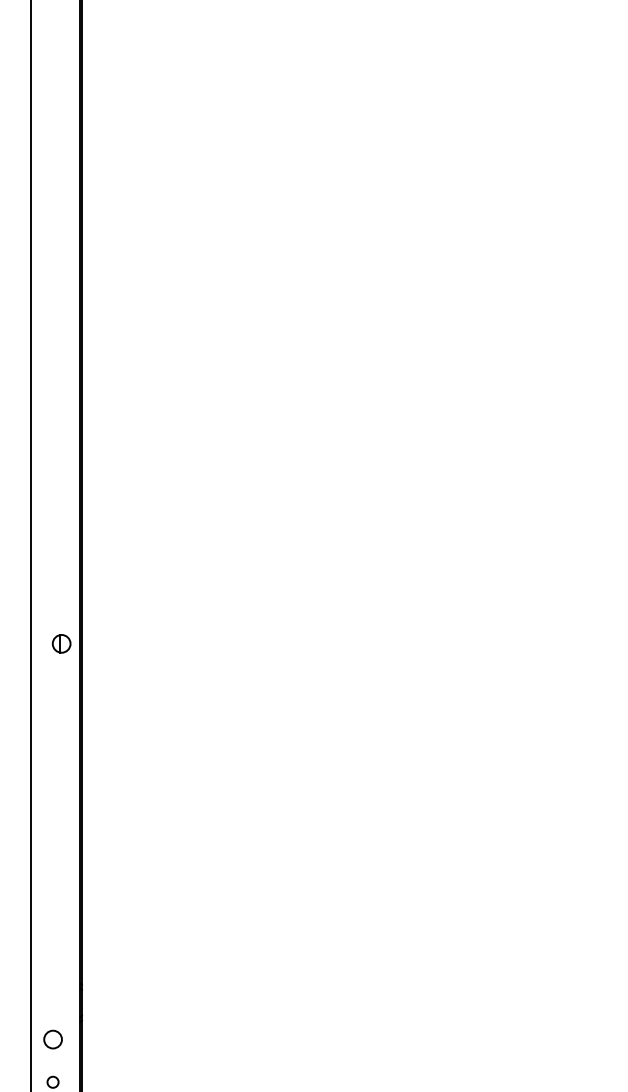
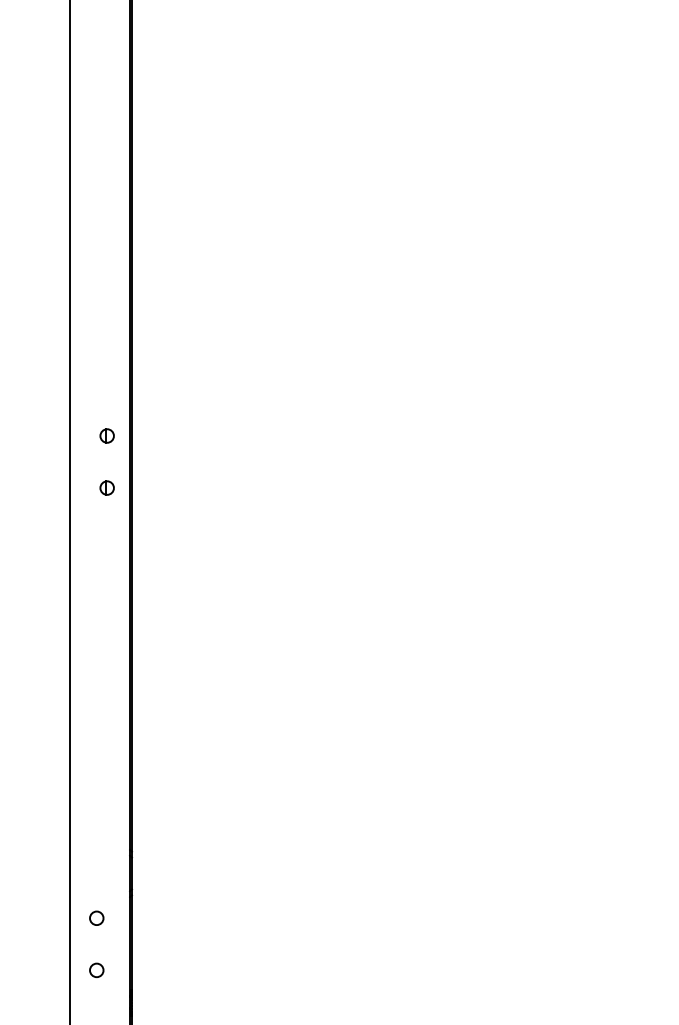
part: (61, 643) -> (107, 435), size x0.62
part: (61, 686) -> (107, 487), added
circle: (52, 1039) -> (96, 918), size x0.62

